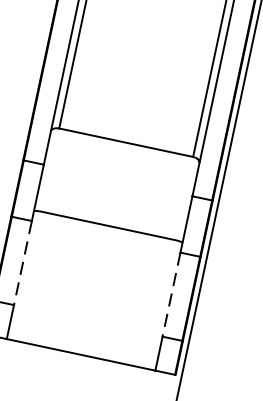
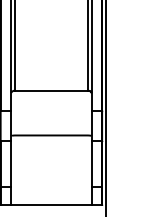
line: (23, 262) -> (11, 163), dashed -> solid
line: (171, 293) -> (91, 163), dashed -> solid

